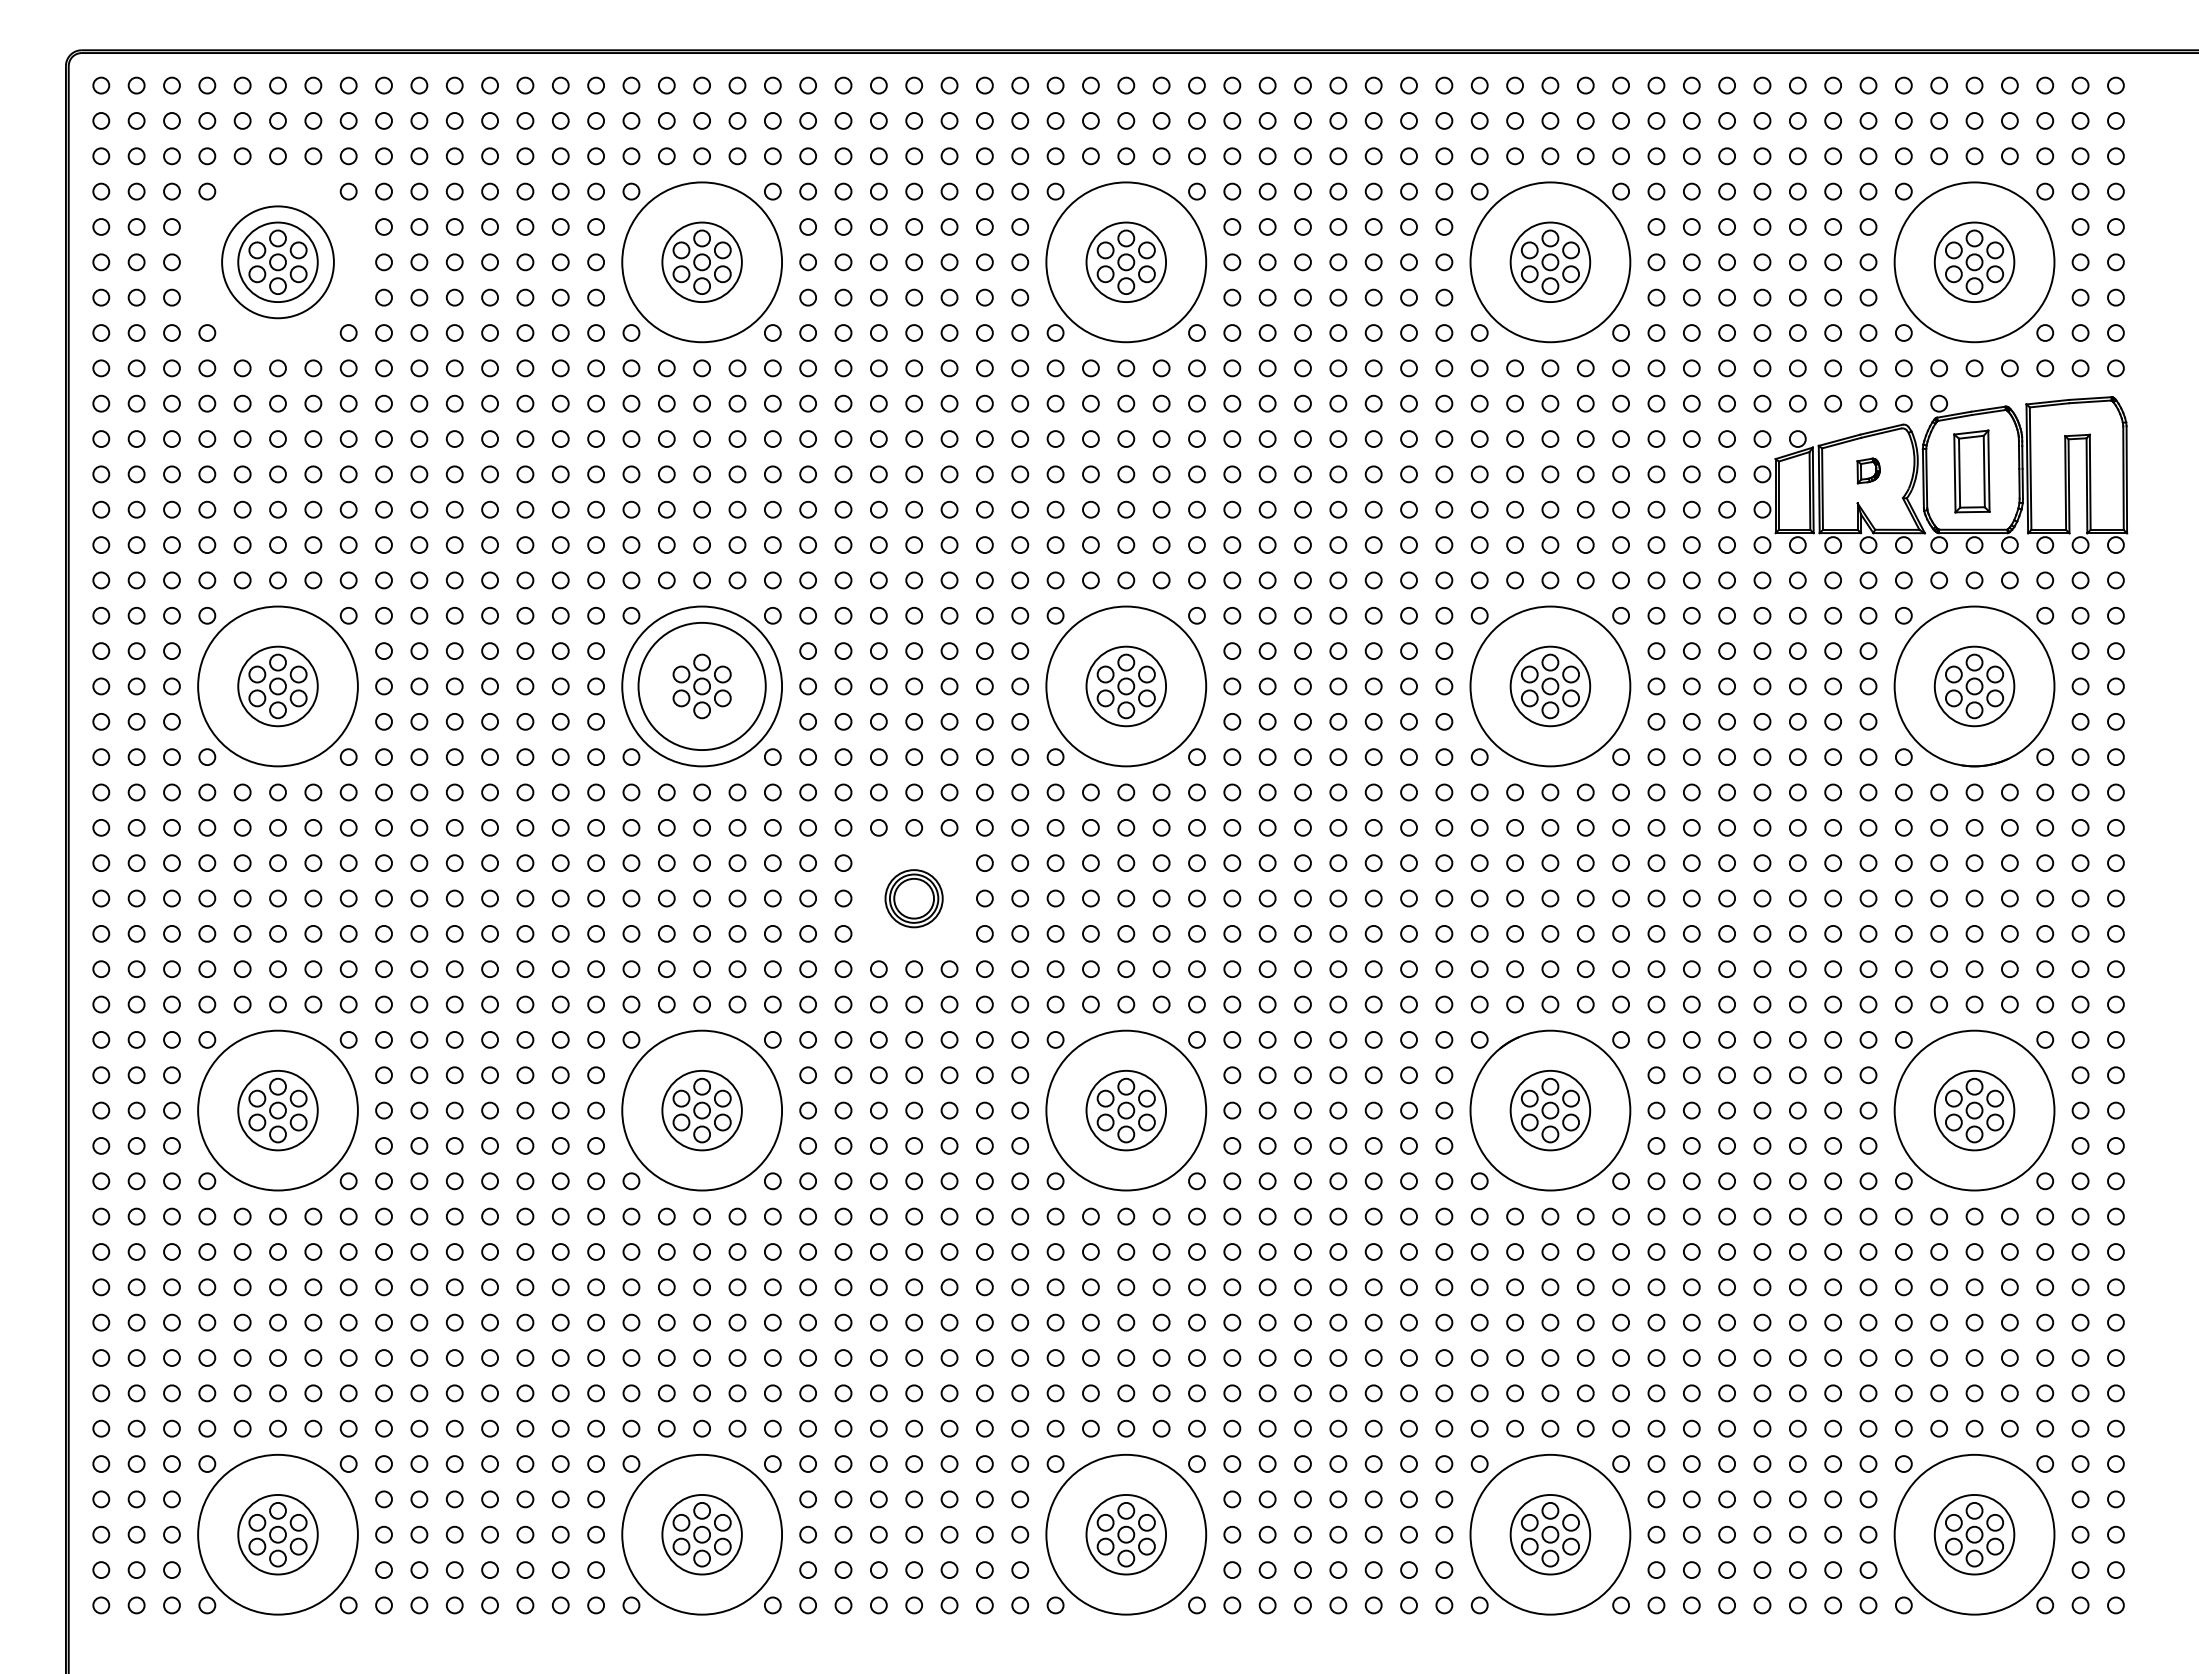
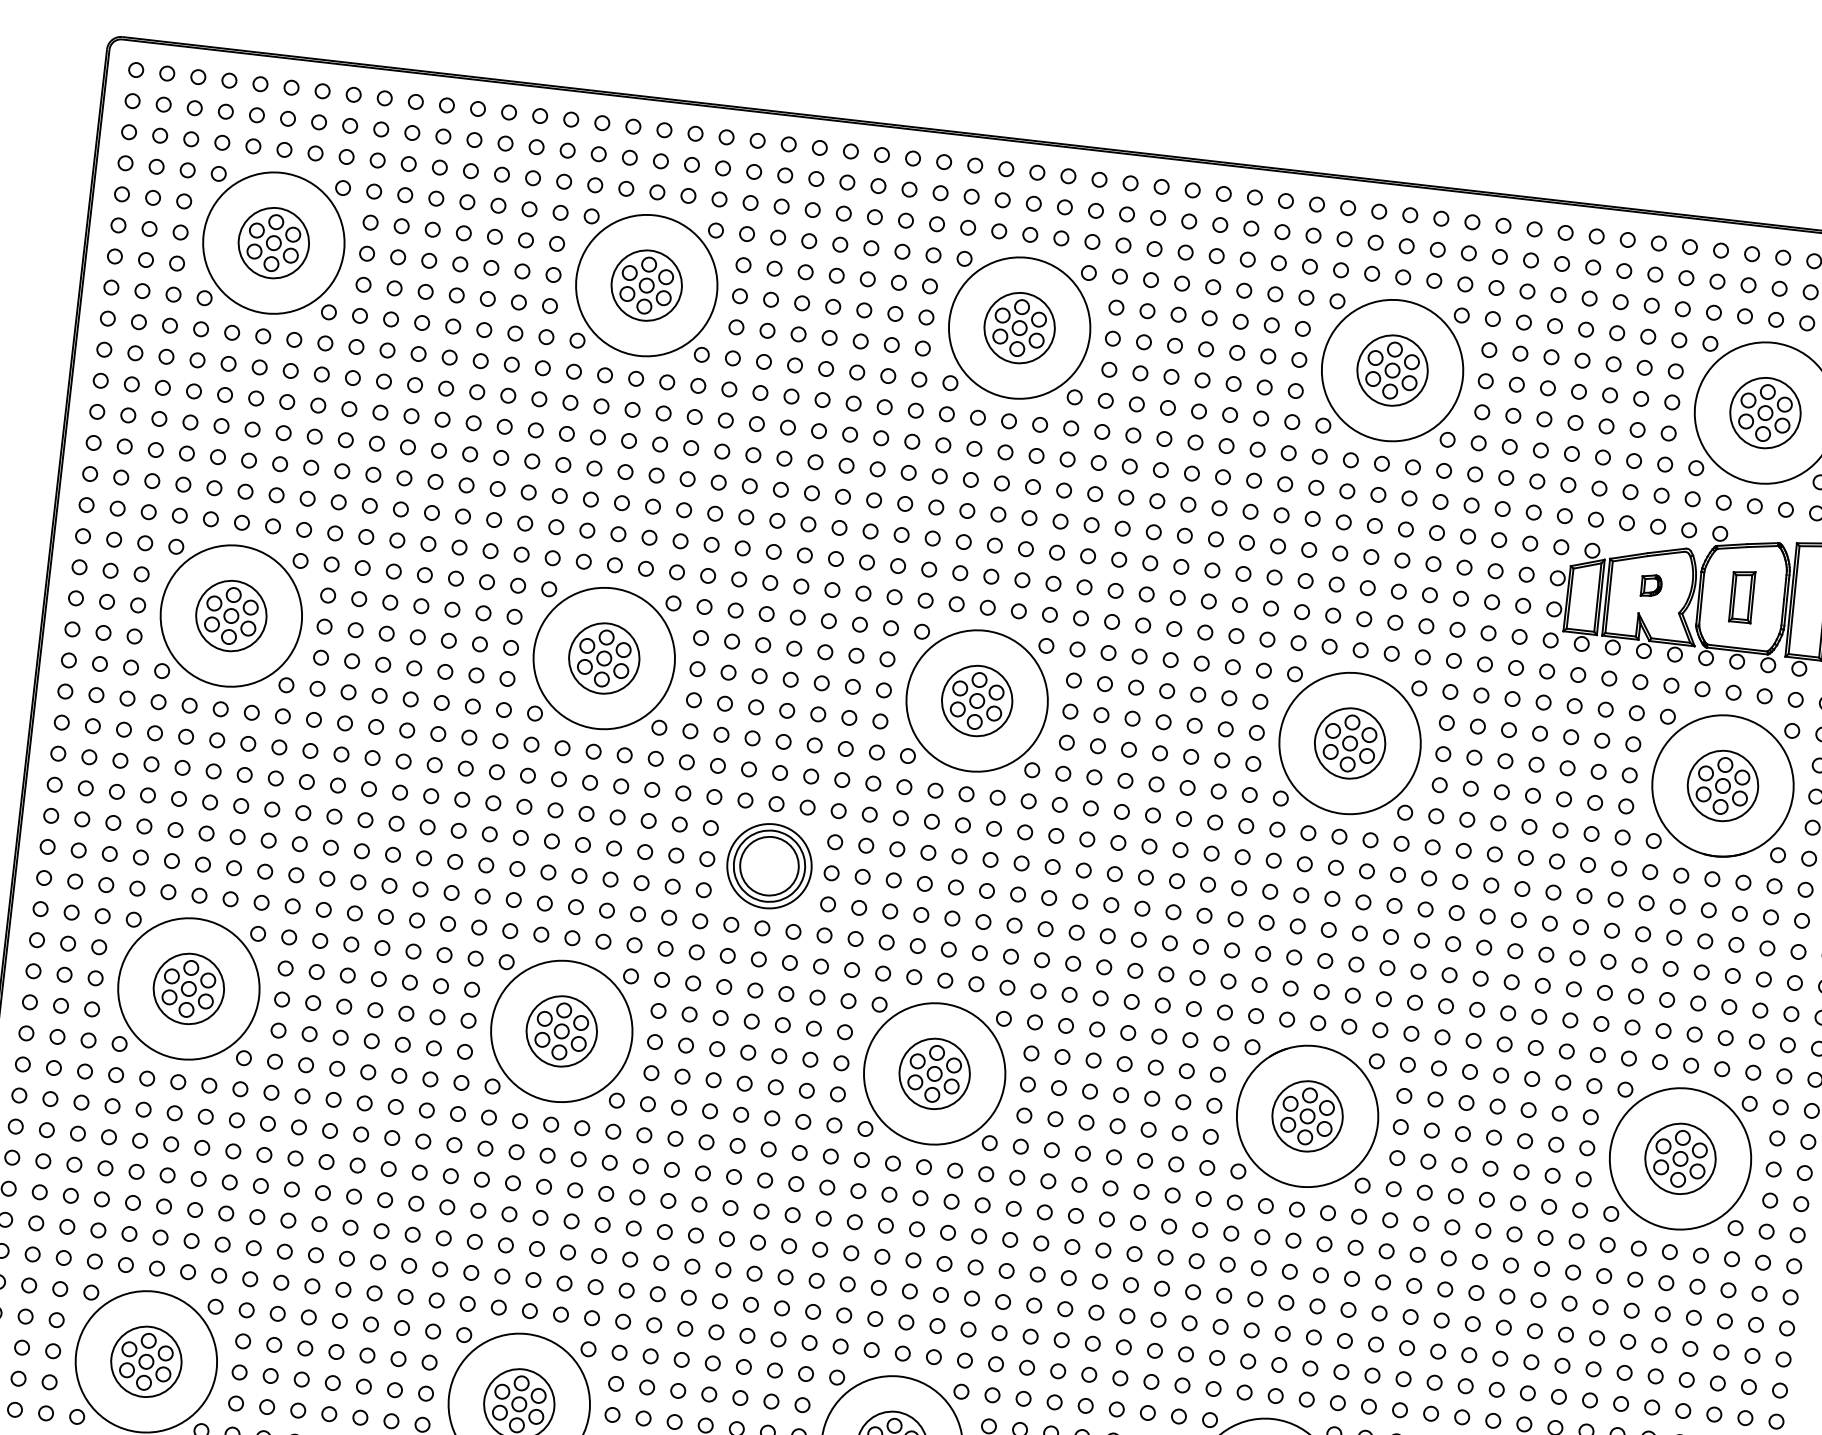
circle: (277, 262) -> (273, 243), size x1.43
part: (1971, 471) -> (1741, 596), size x0.71
circle: (701, 686) -> (603, 658), size x0.62
part: (913, 898) -> (768, 866), size x1.67

